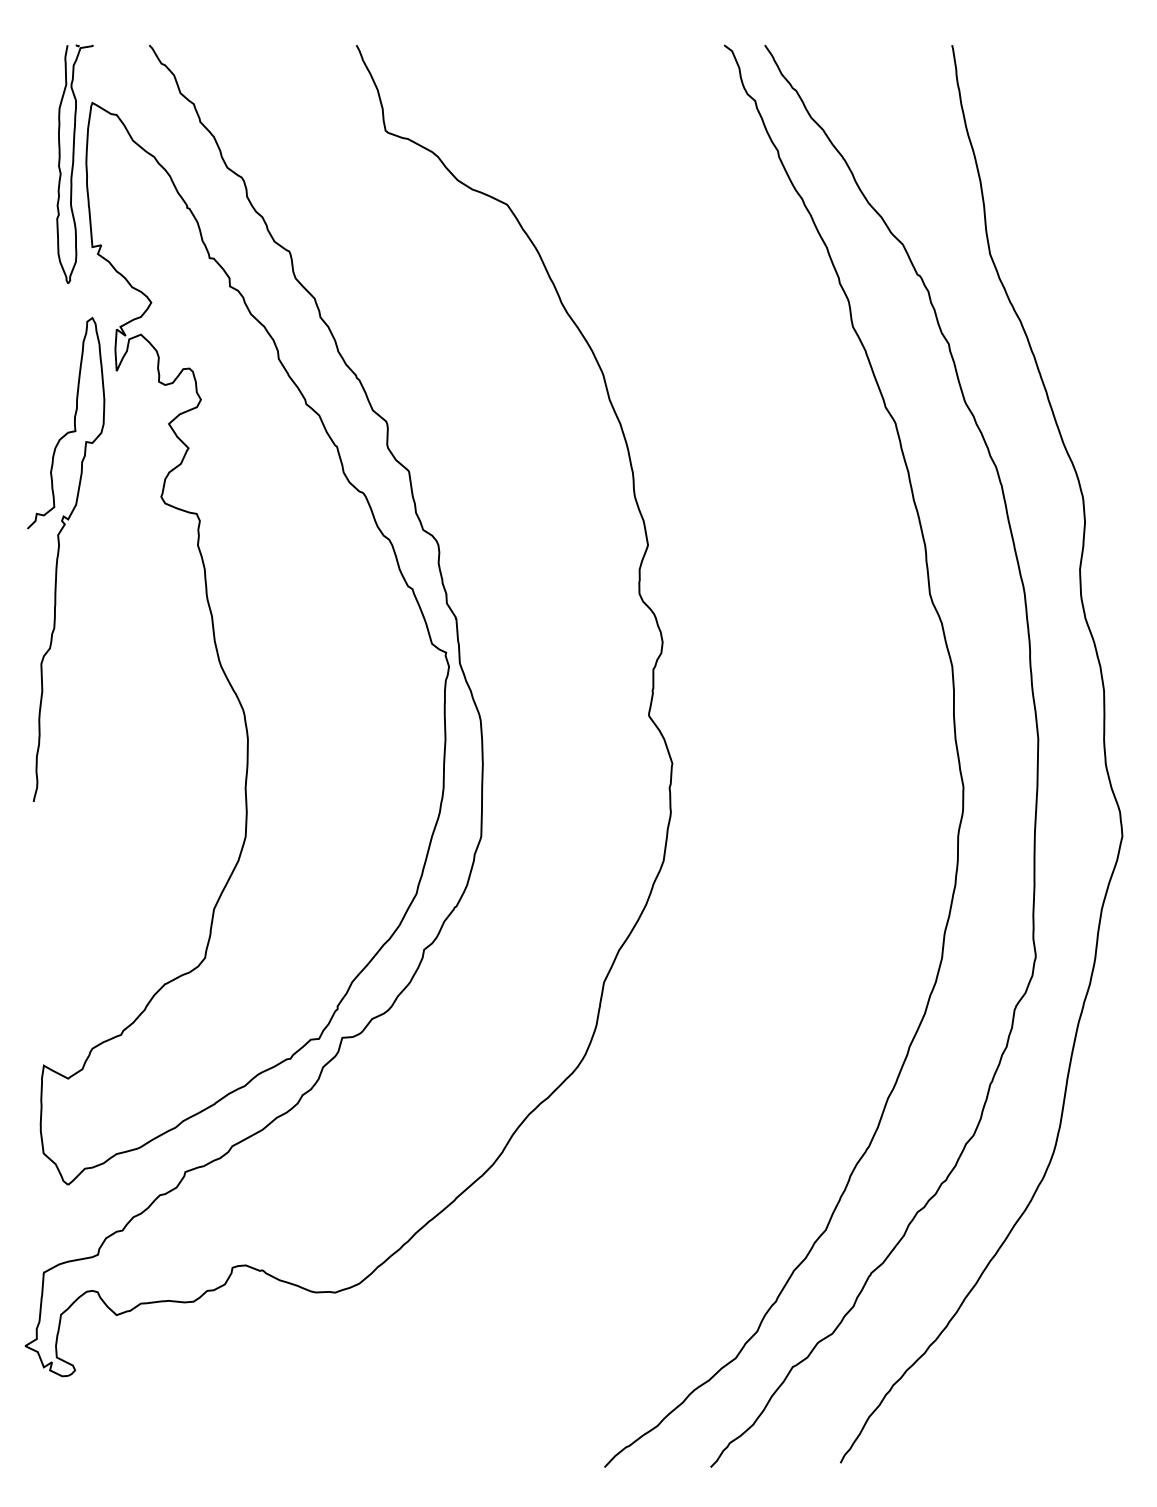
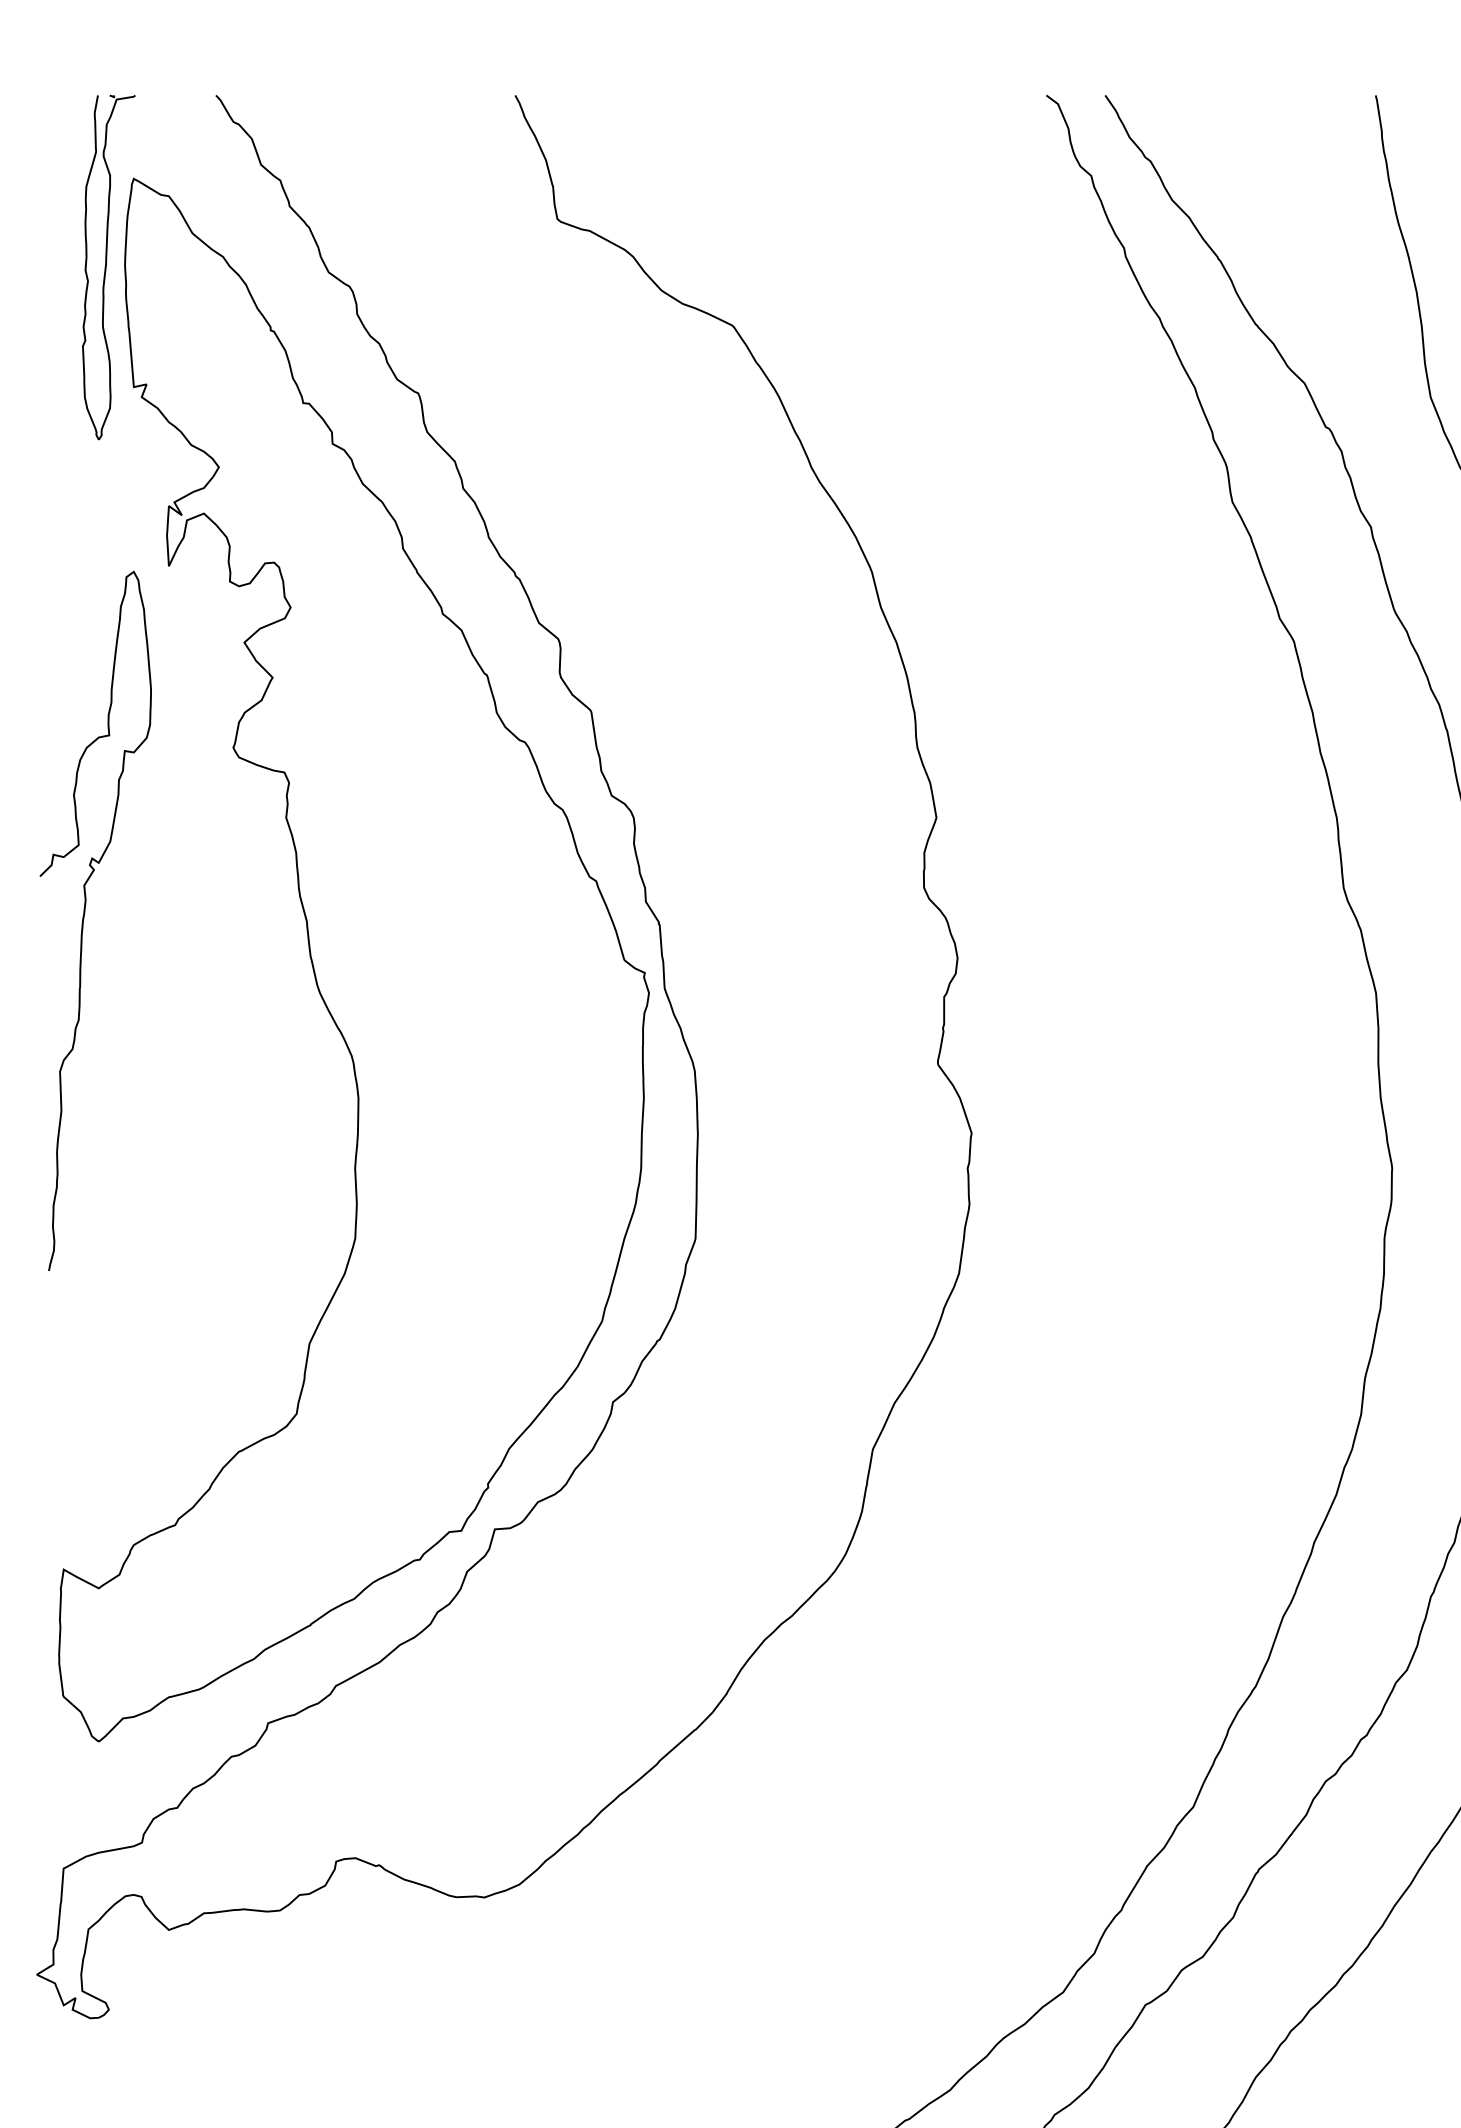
curve: (58, 558) -> (84, 919), moved

